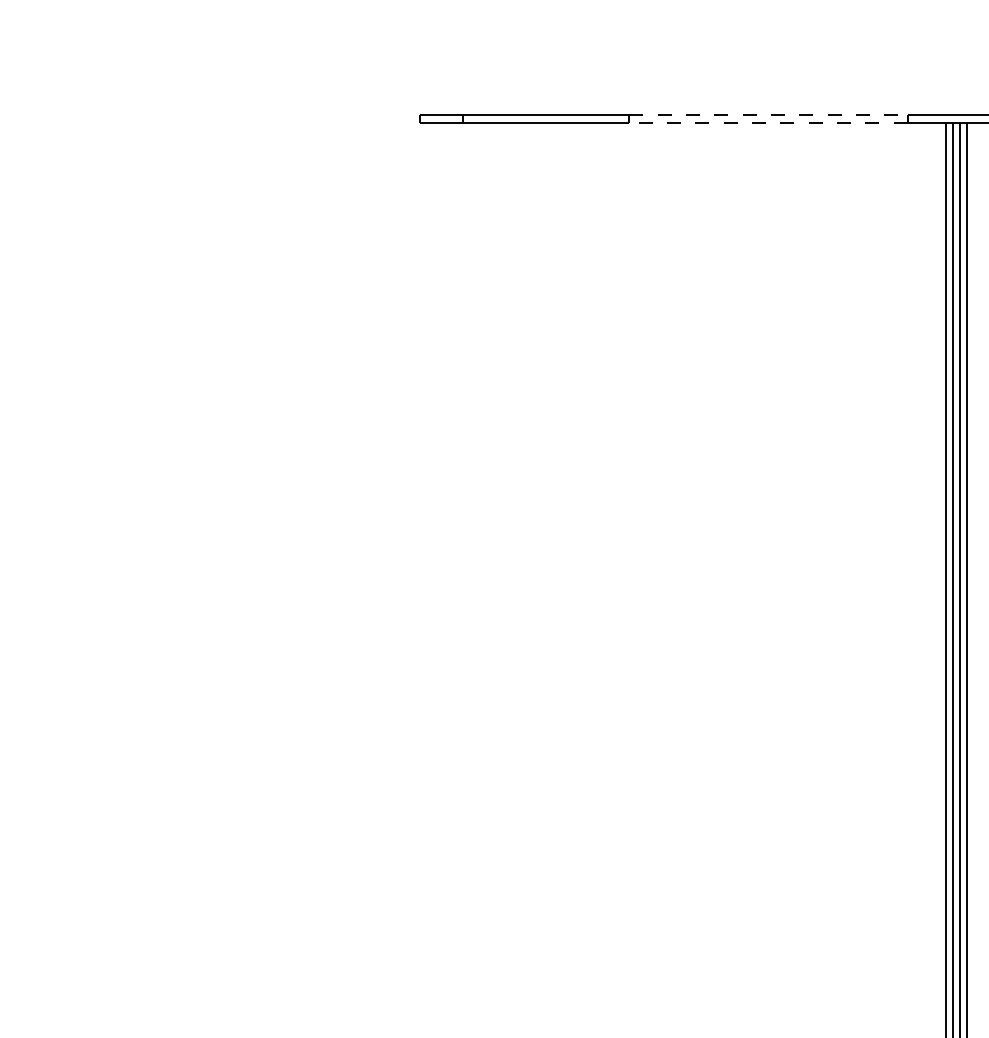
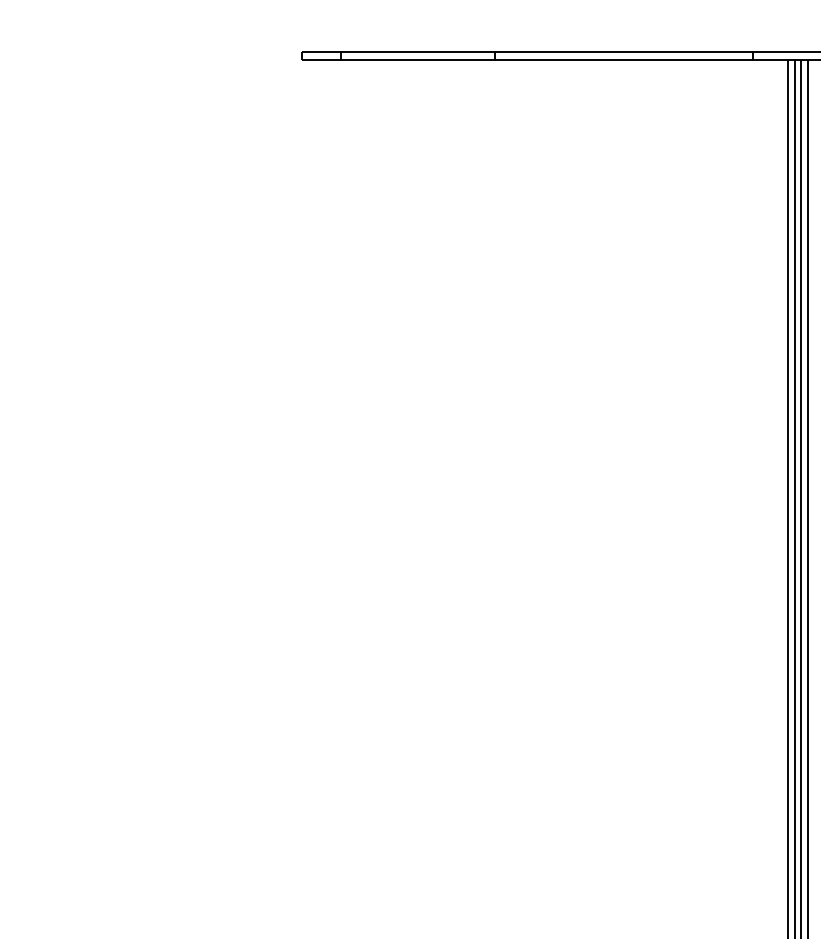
line: (768, 114) -> (623, 52), dashed -> solid
line: (767, 123) -> (622, 60), dashed -> solid

